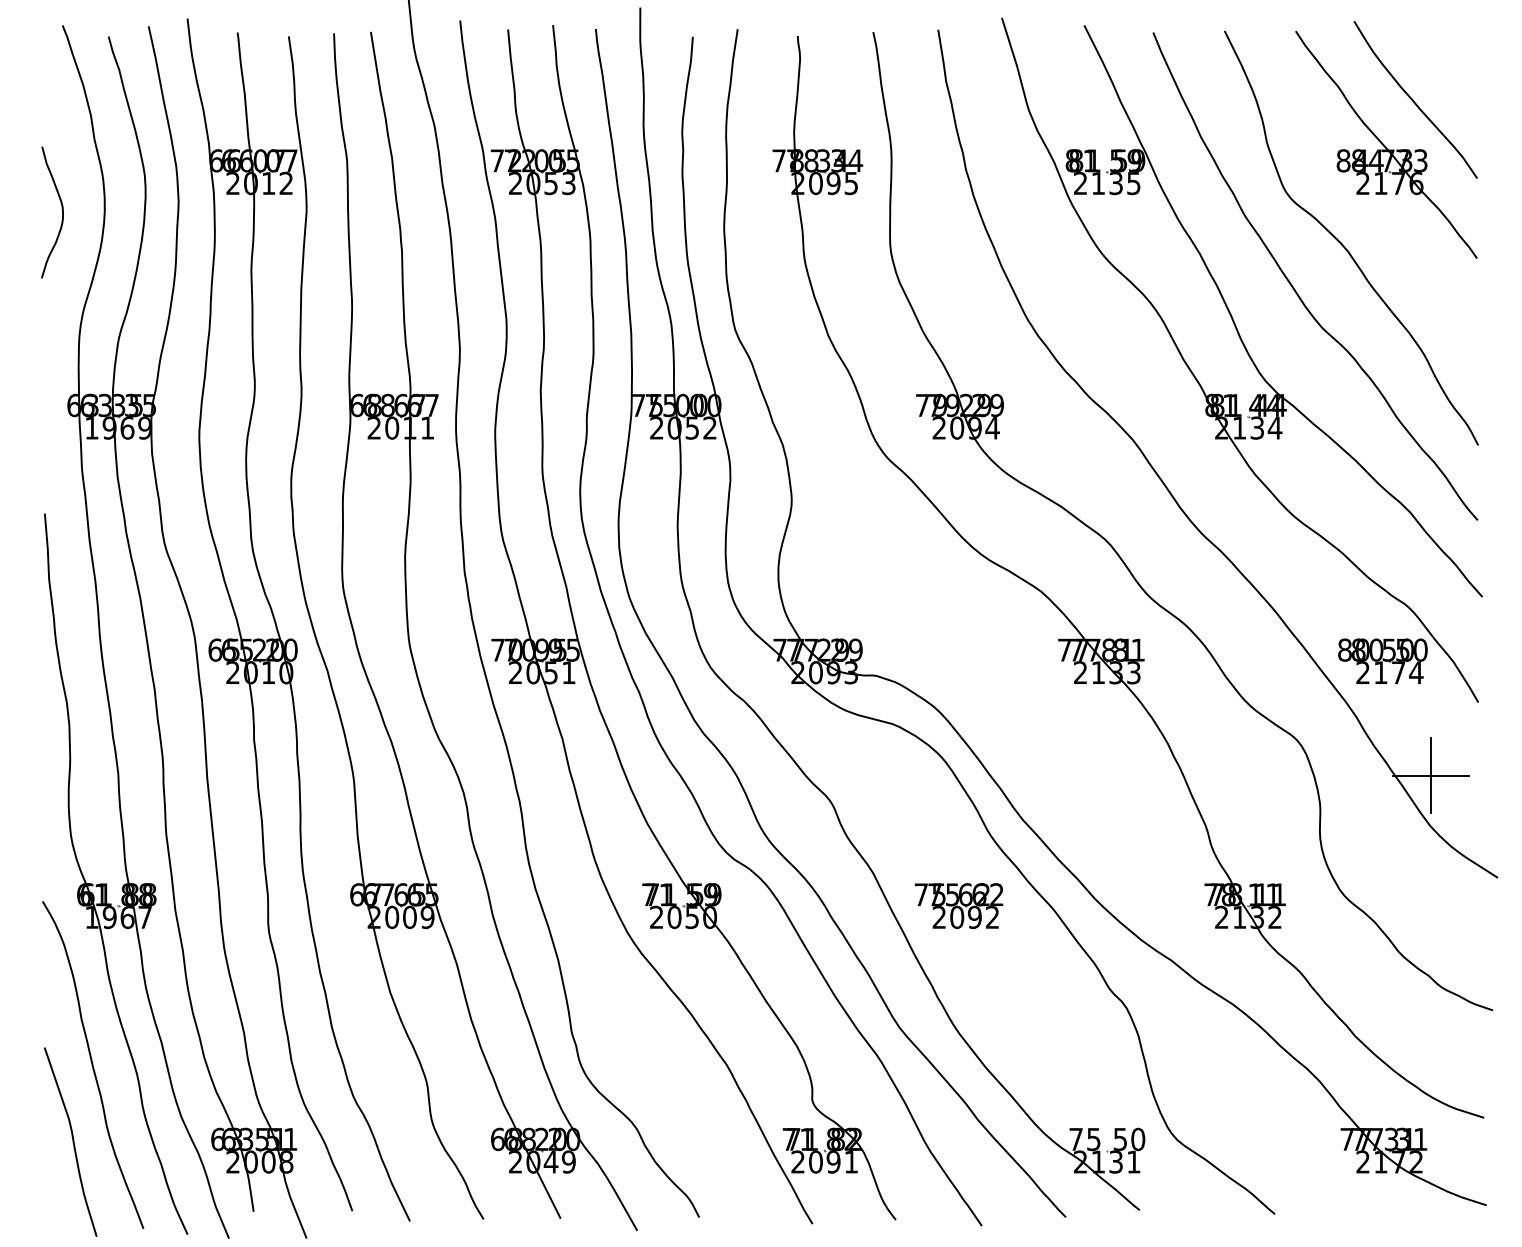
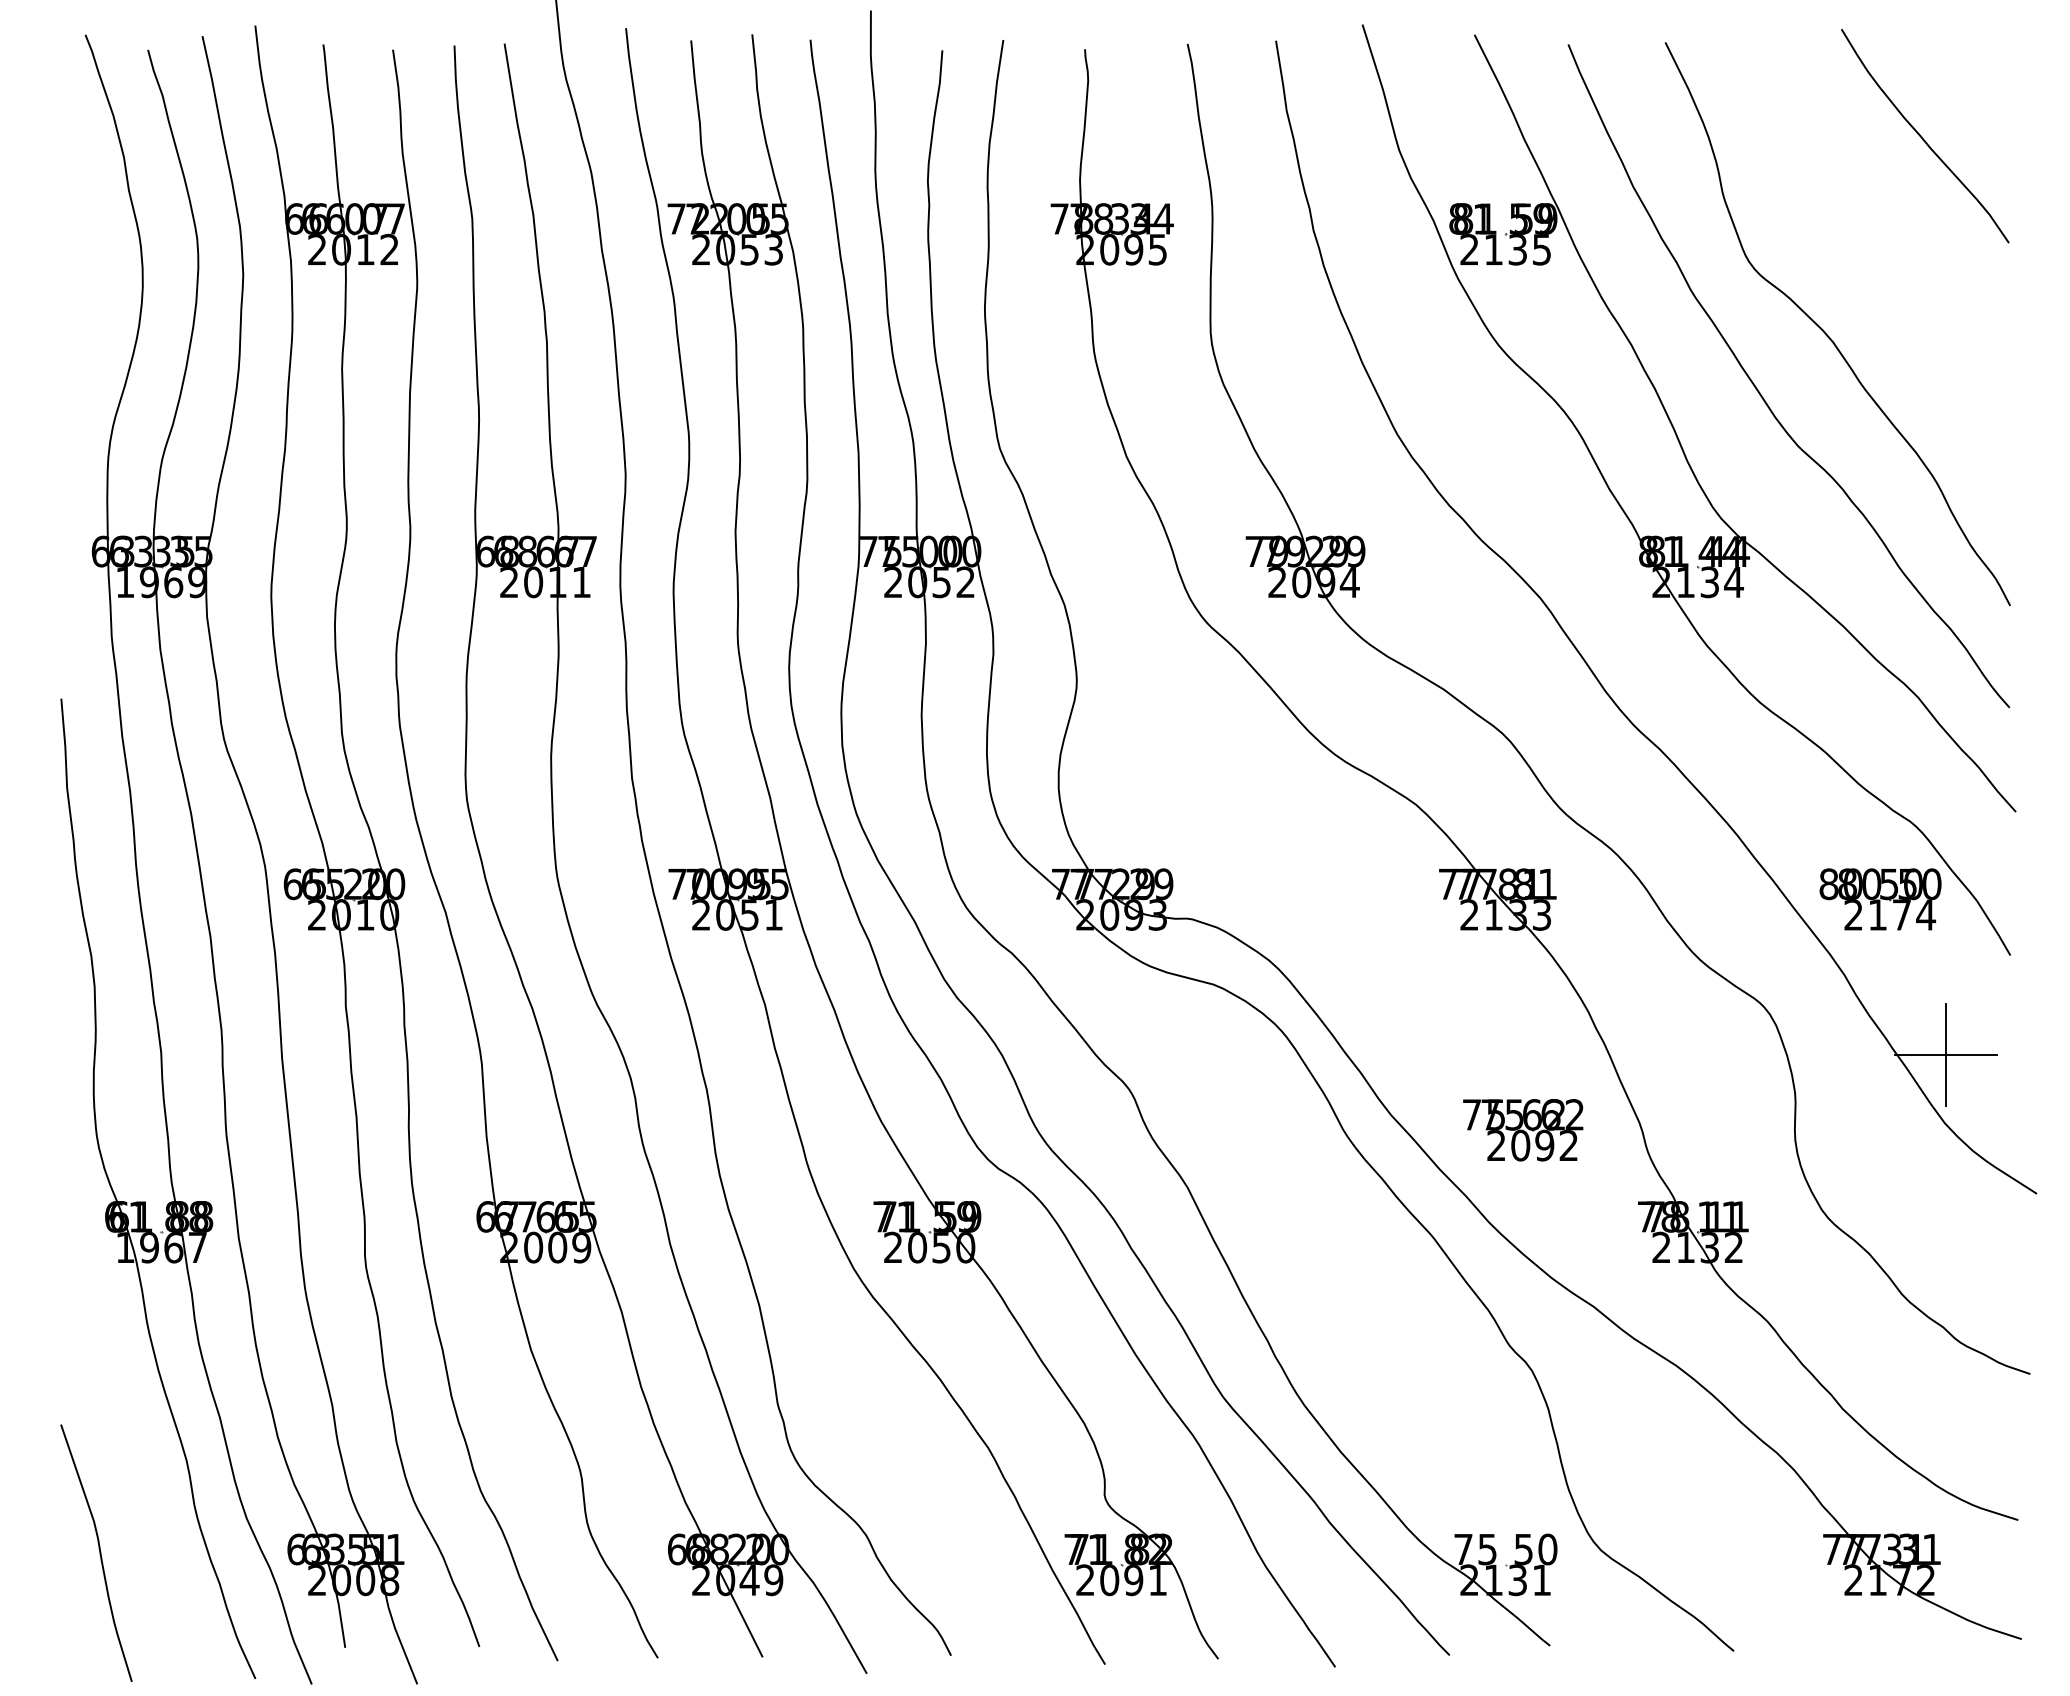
part: (1386, 144) -> (1885, 196), removed
curve: (61, 209) -> (84, 285), removed
part: (959, 906) -> (1523, 1130), moved
curve: (92, 1065) -> (126, 1448), removed

